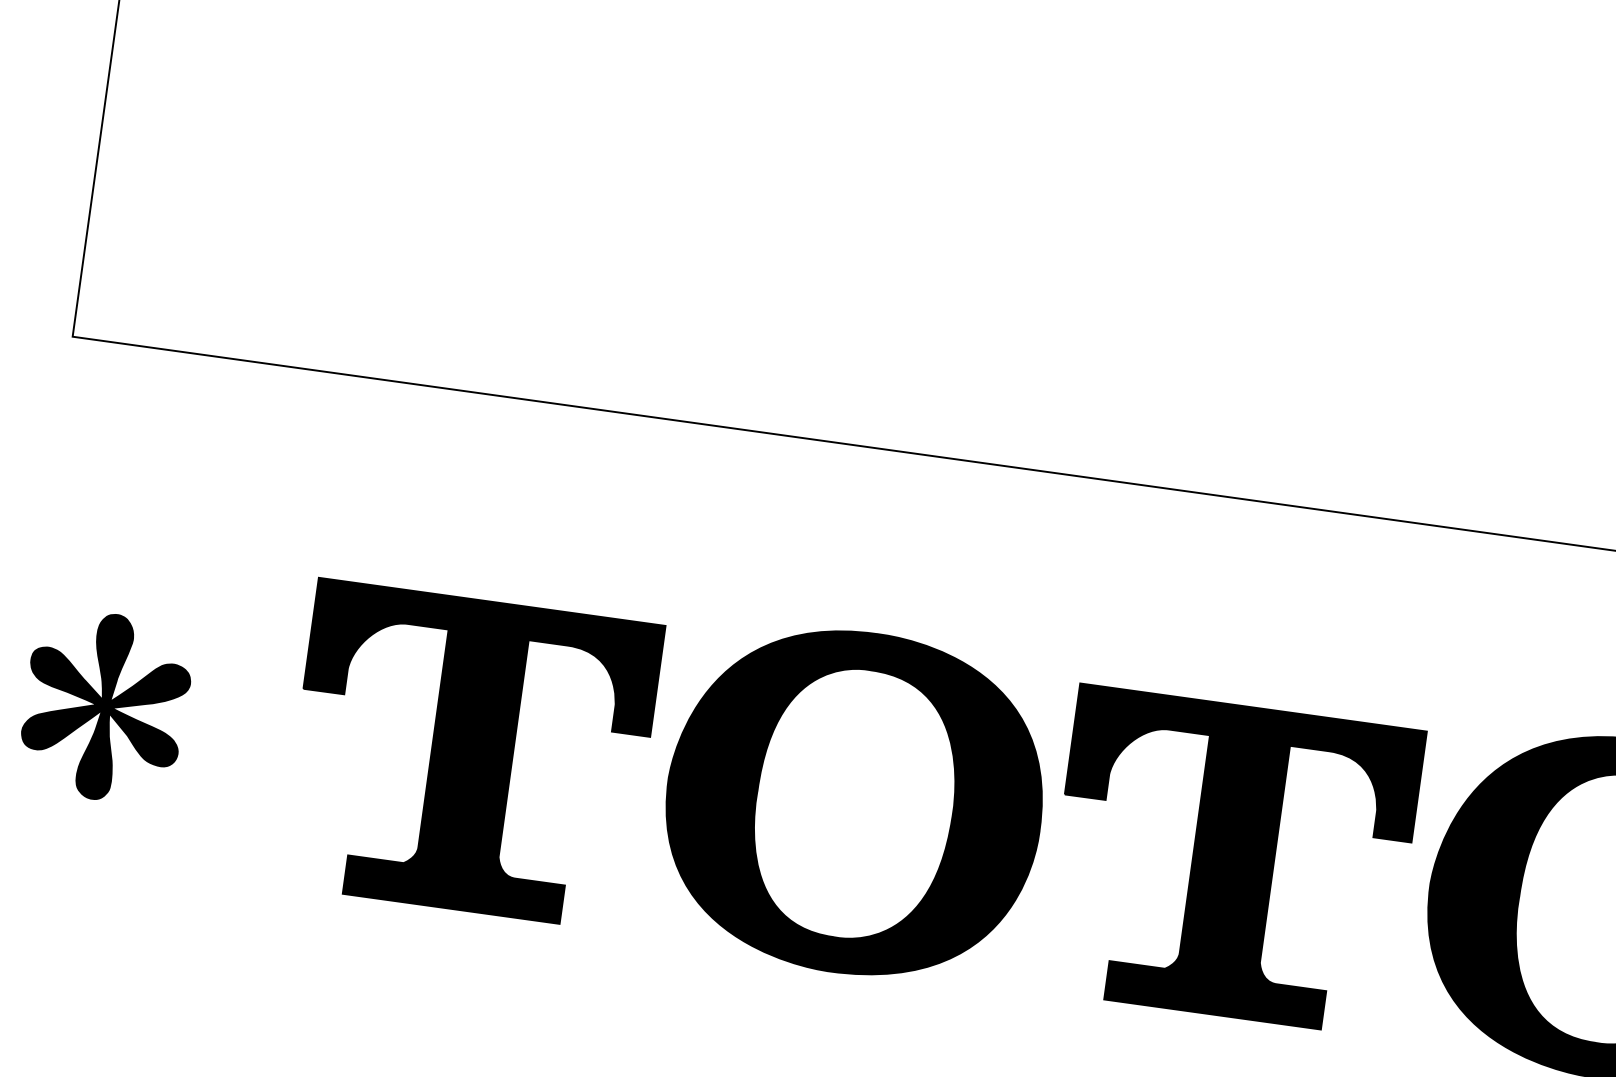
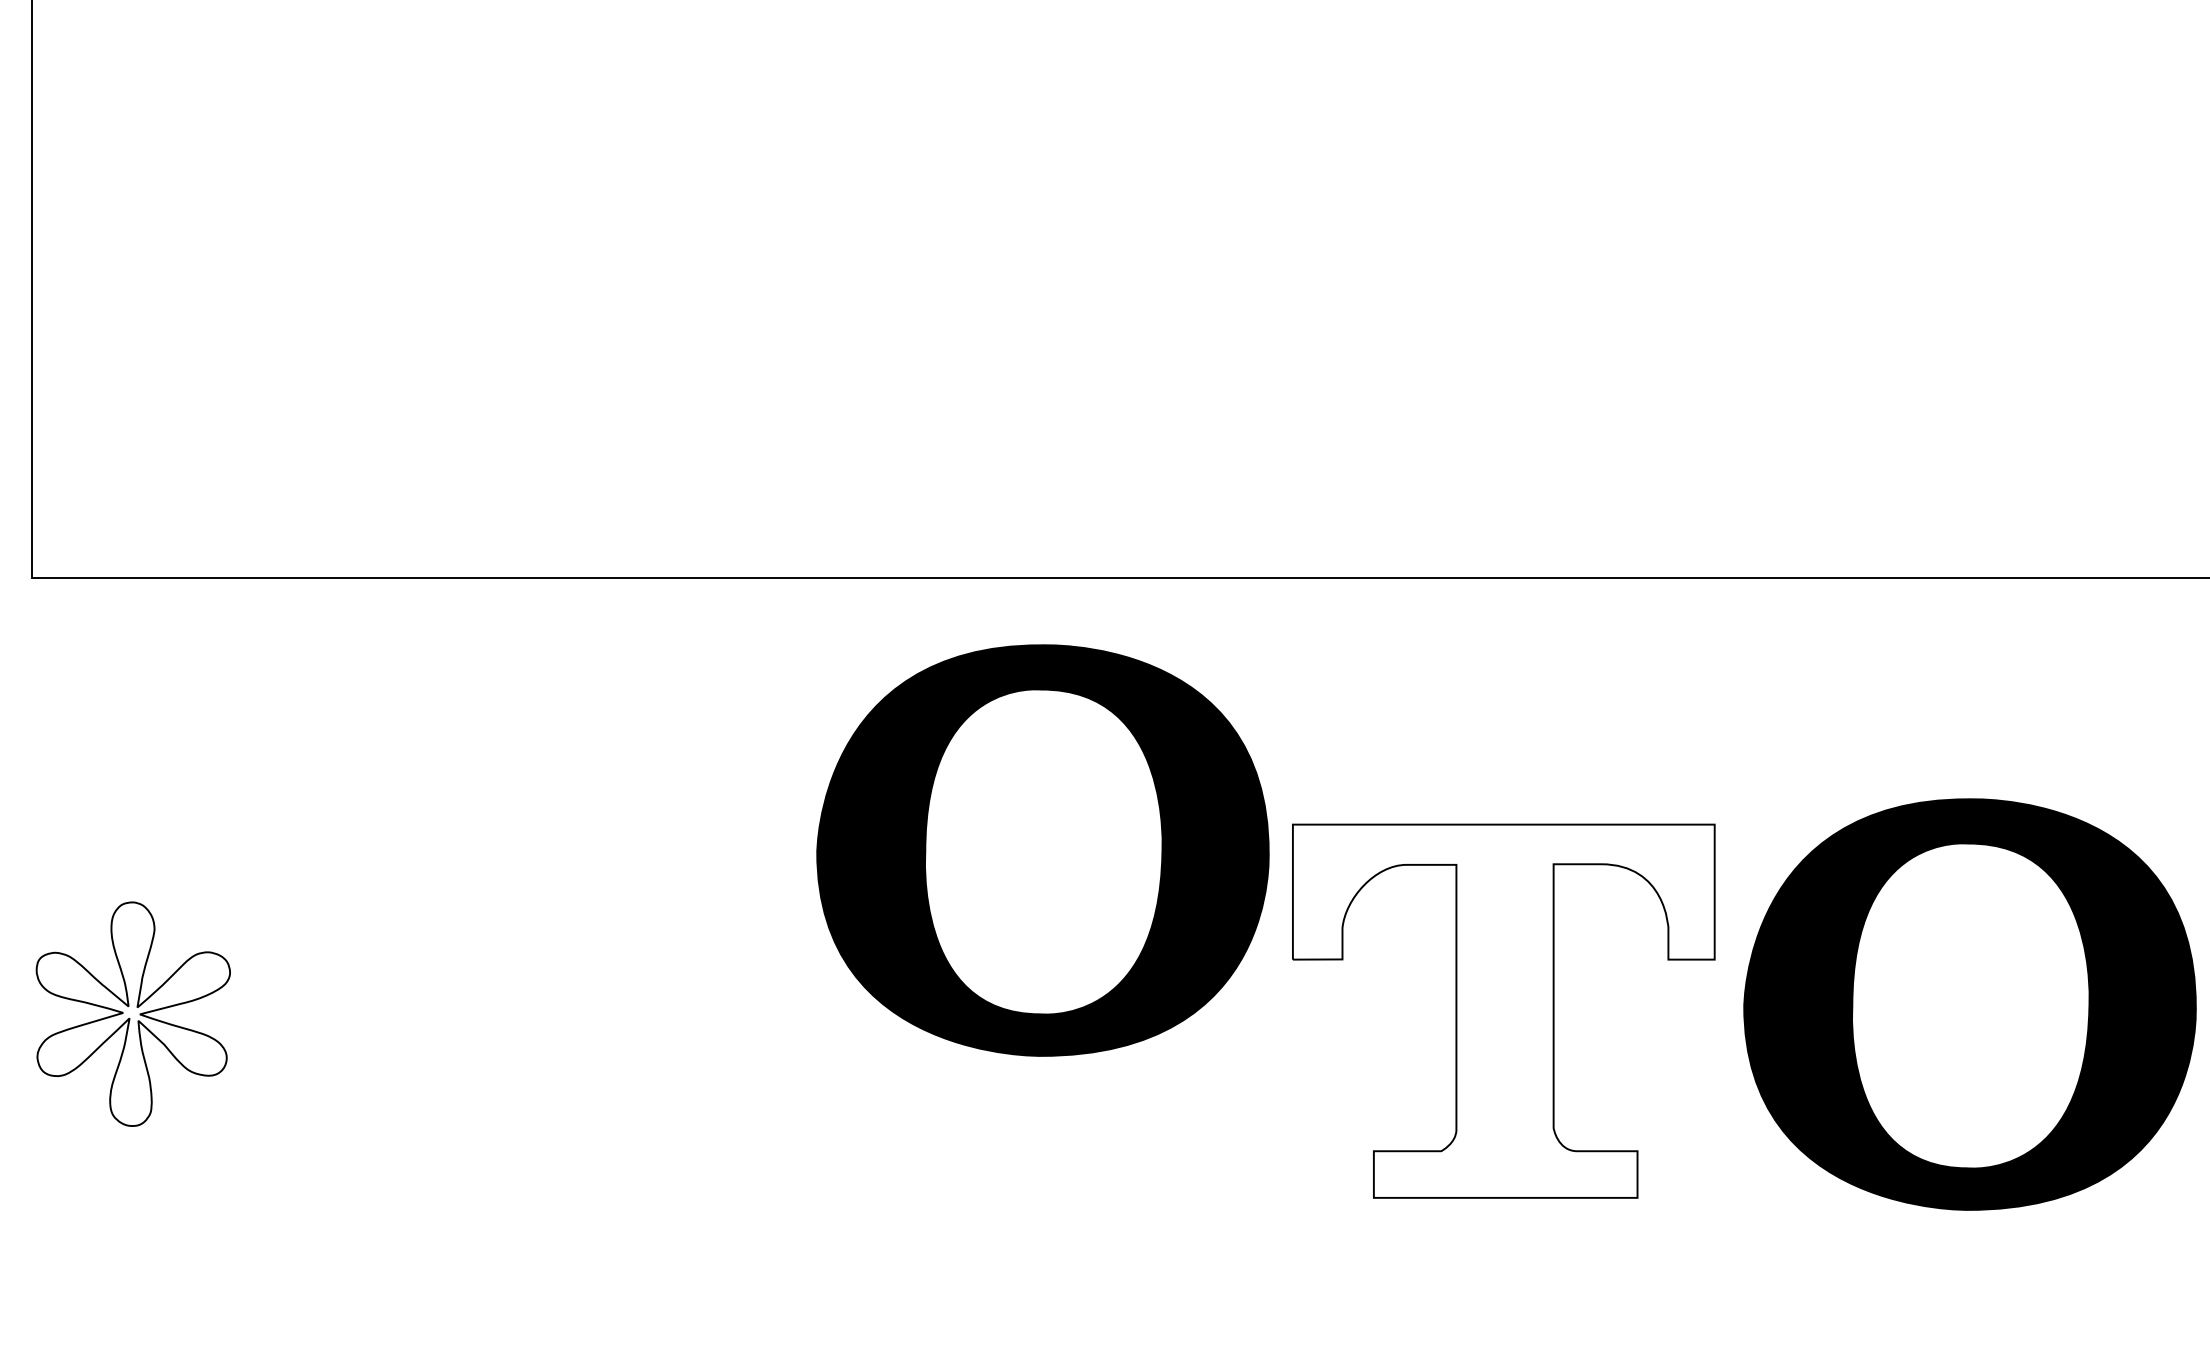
fill: (106, 706) -> (133, 1013), removed
part: (471, 754) -> (577, 1010), removed
part: (853, 802) -> (1042, 850), moved
fill: (1232, 860) -> (1503, 1010), removed

